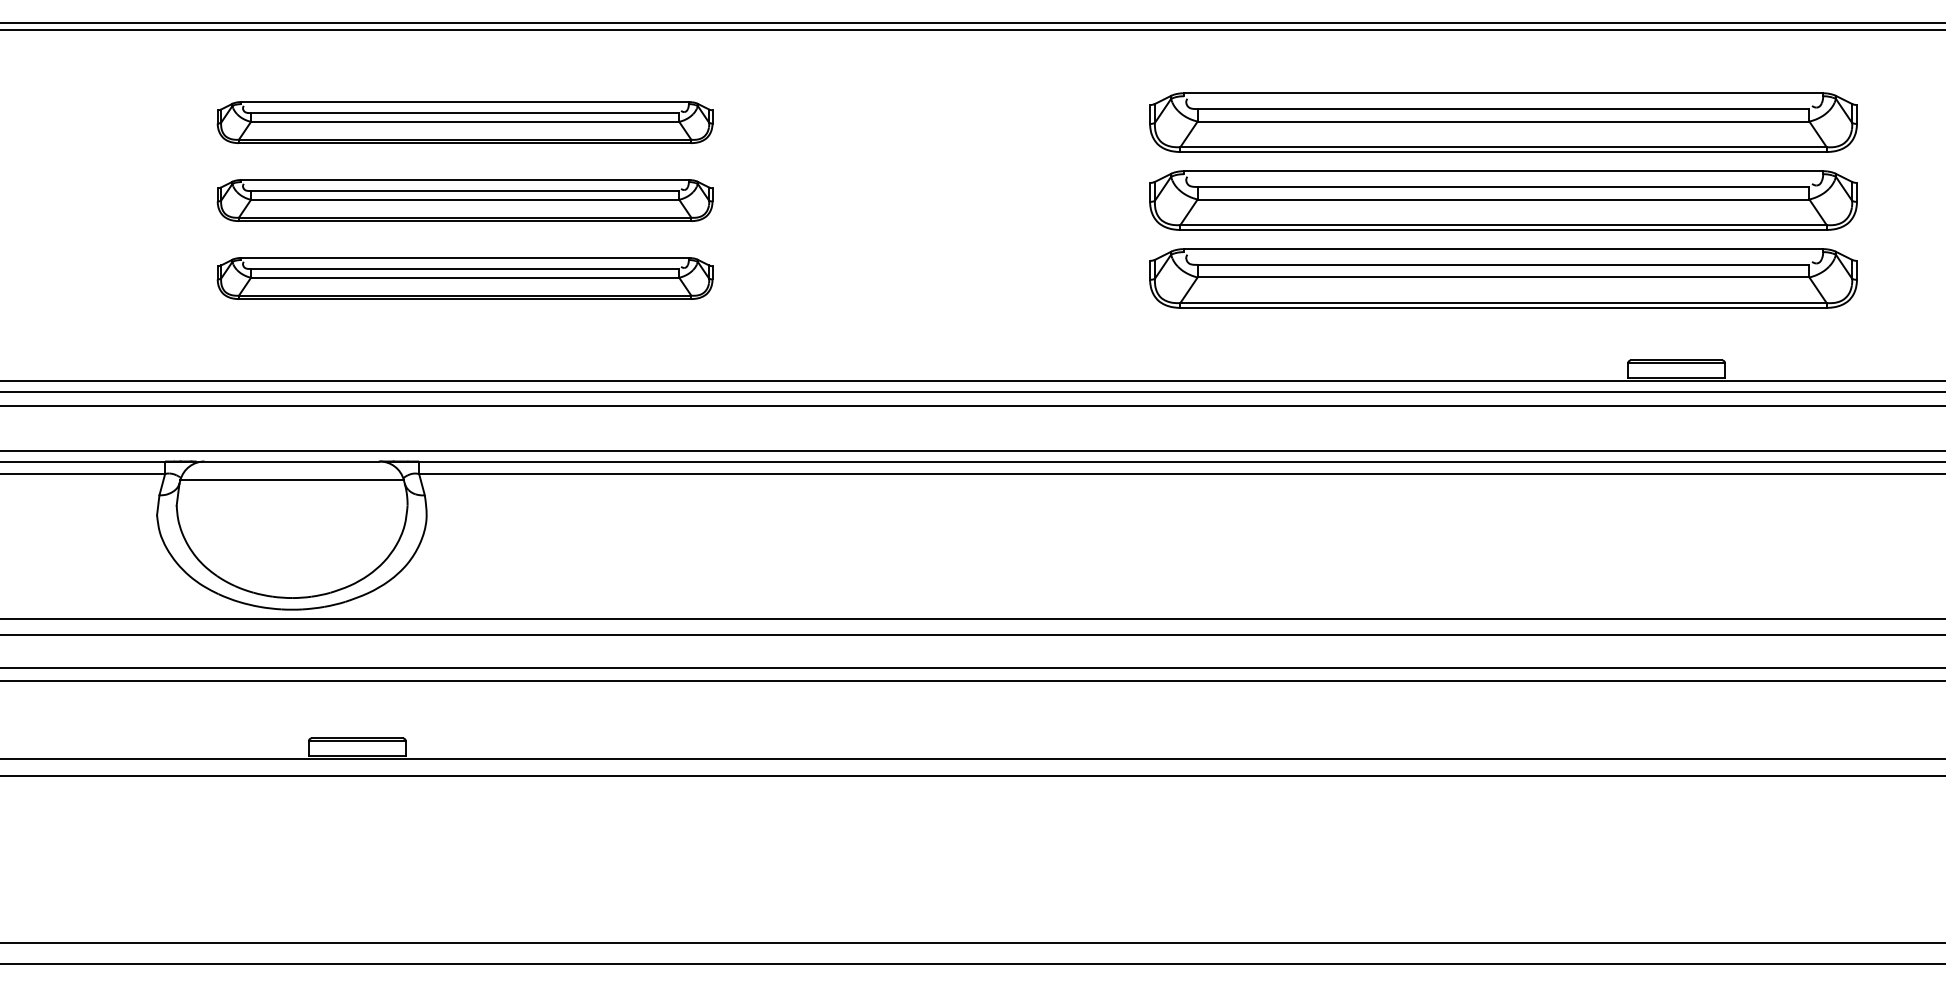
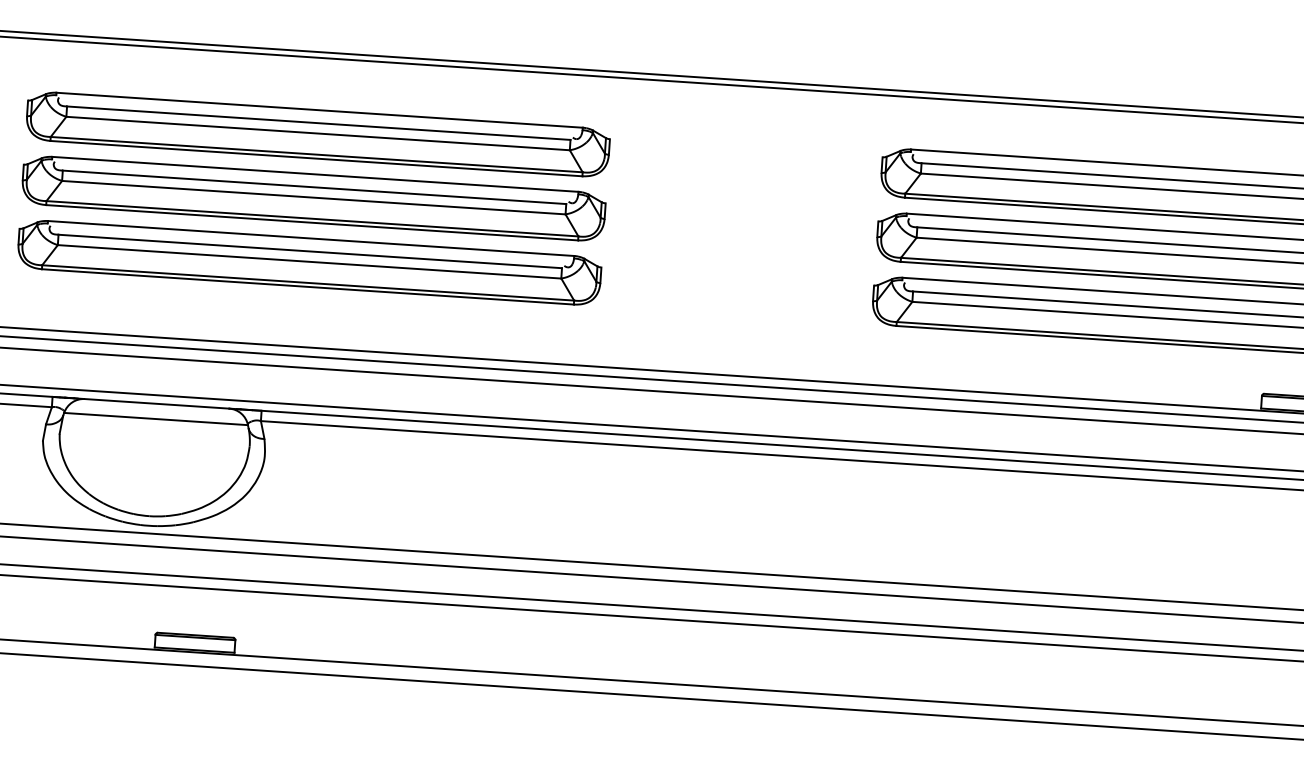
part: (464, 122) -> (317, 134), size x1.43
part: (464, 200) -> (313, 198), size x1.43
part: (464, 278) -> (308, 262), size x1.43

